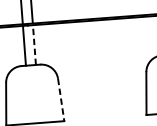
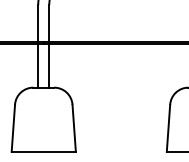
line: (34, 44) -> (49, 65), dashed -> solid
line: (61, 100) -> (74, 128), dashed -> solid

